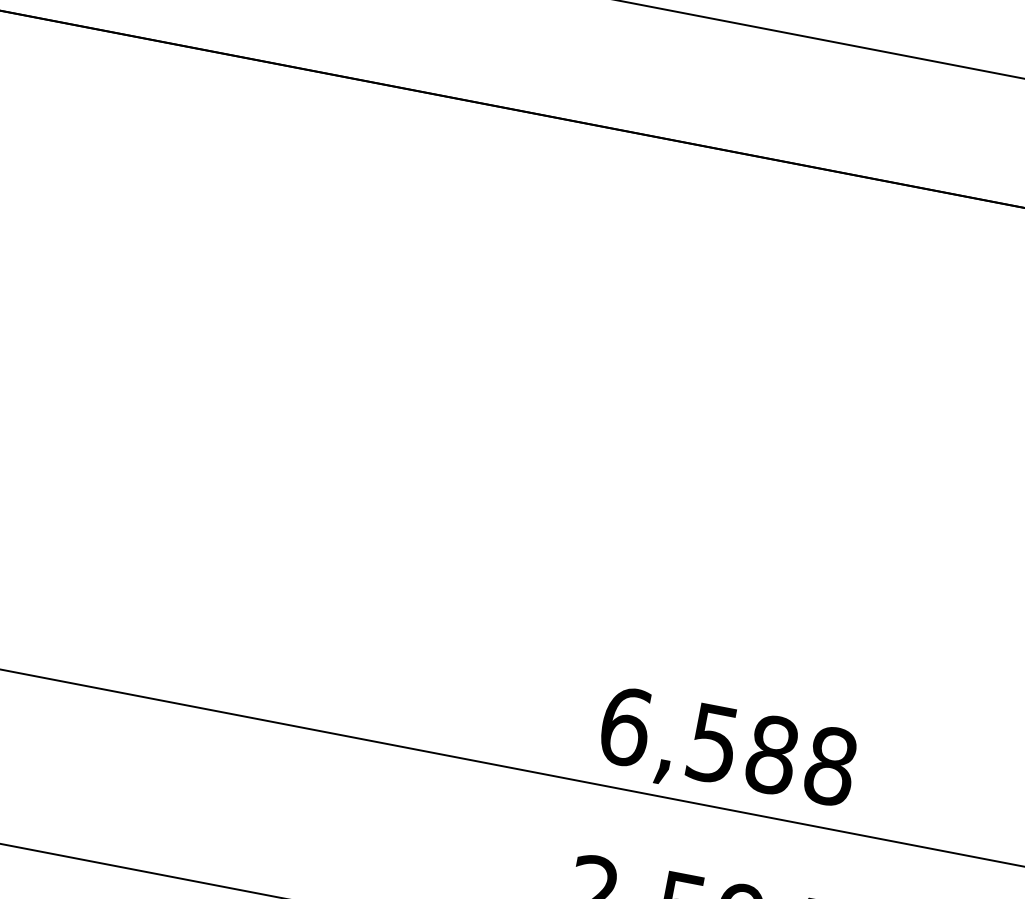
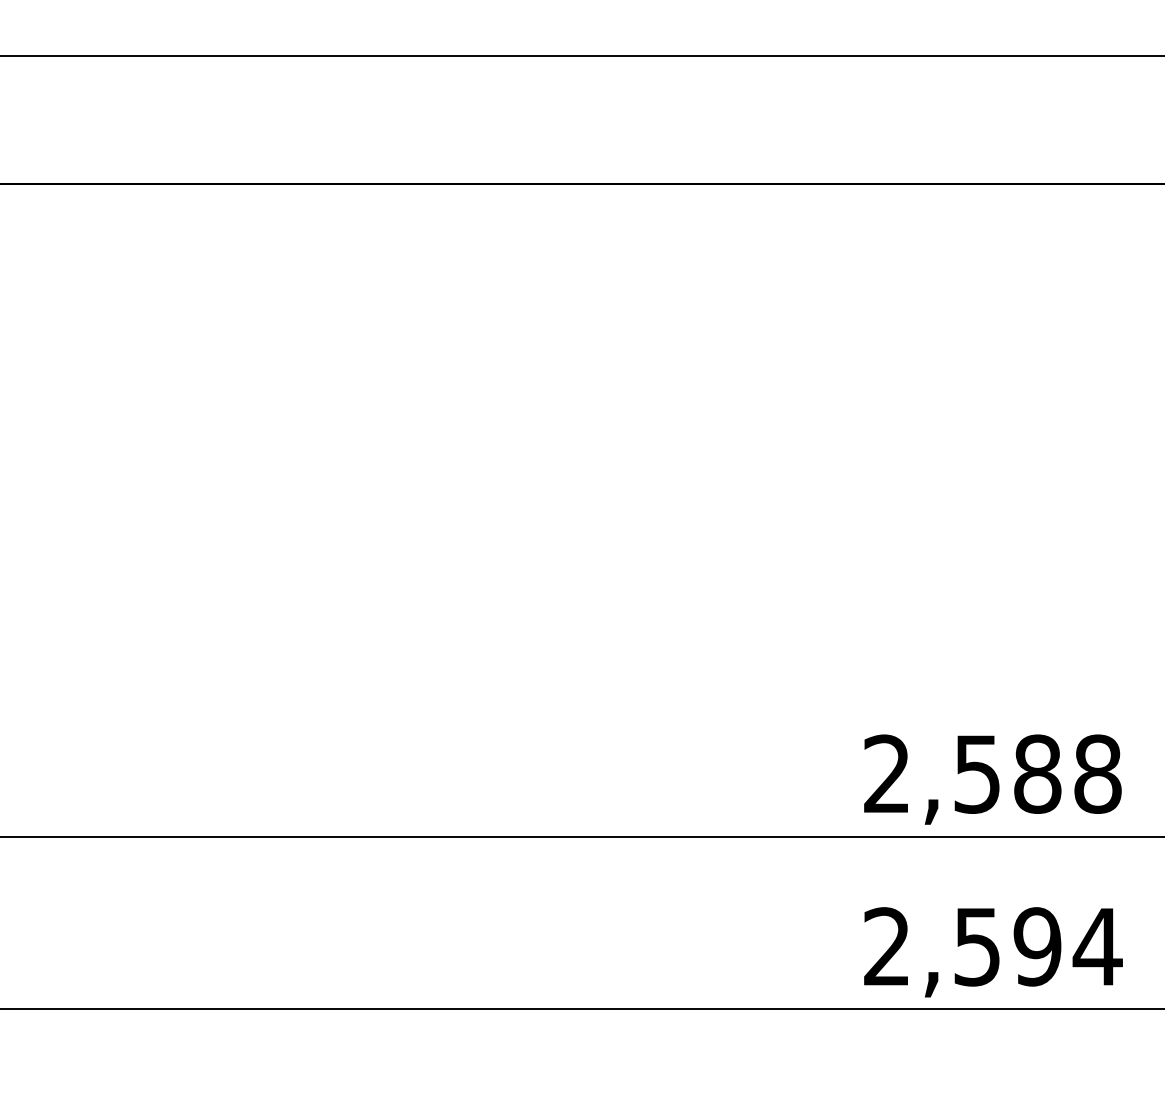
text: (626, 726) -> (887, 773), 6,588 -> 2,588

